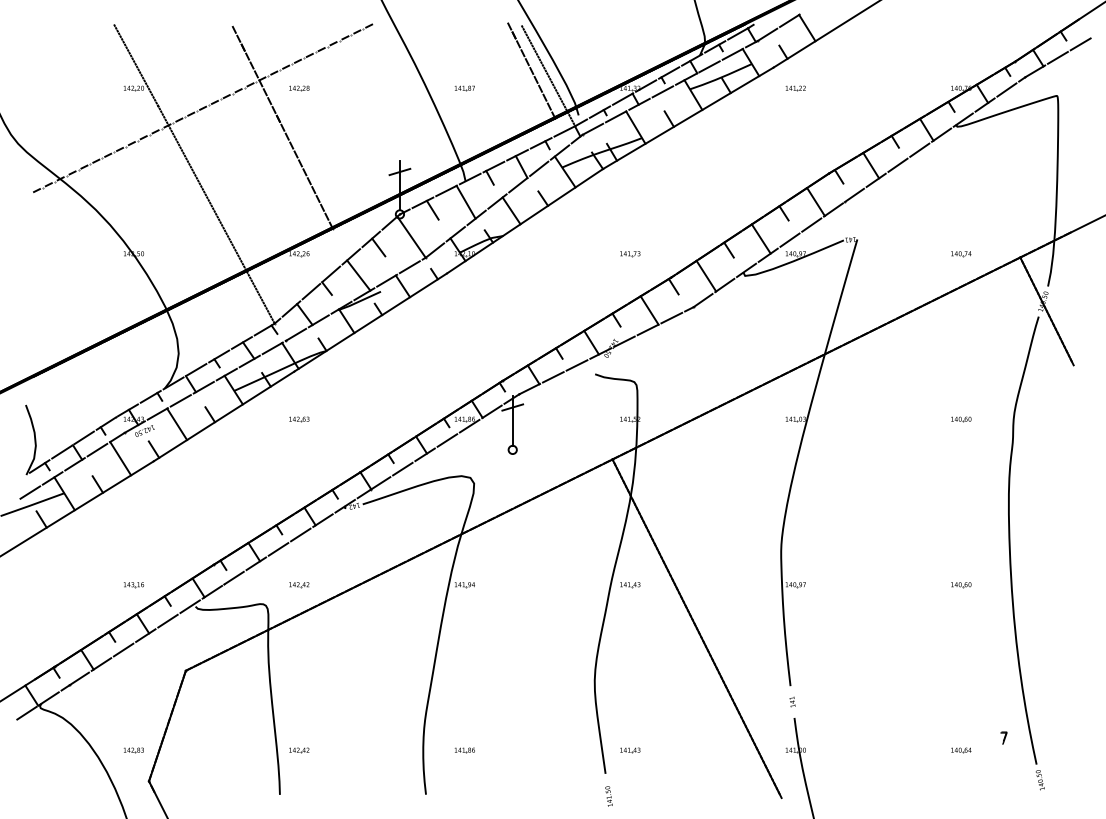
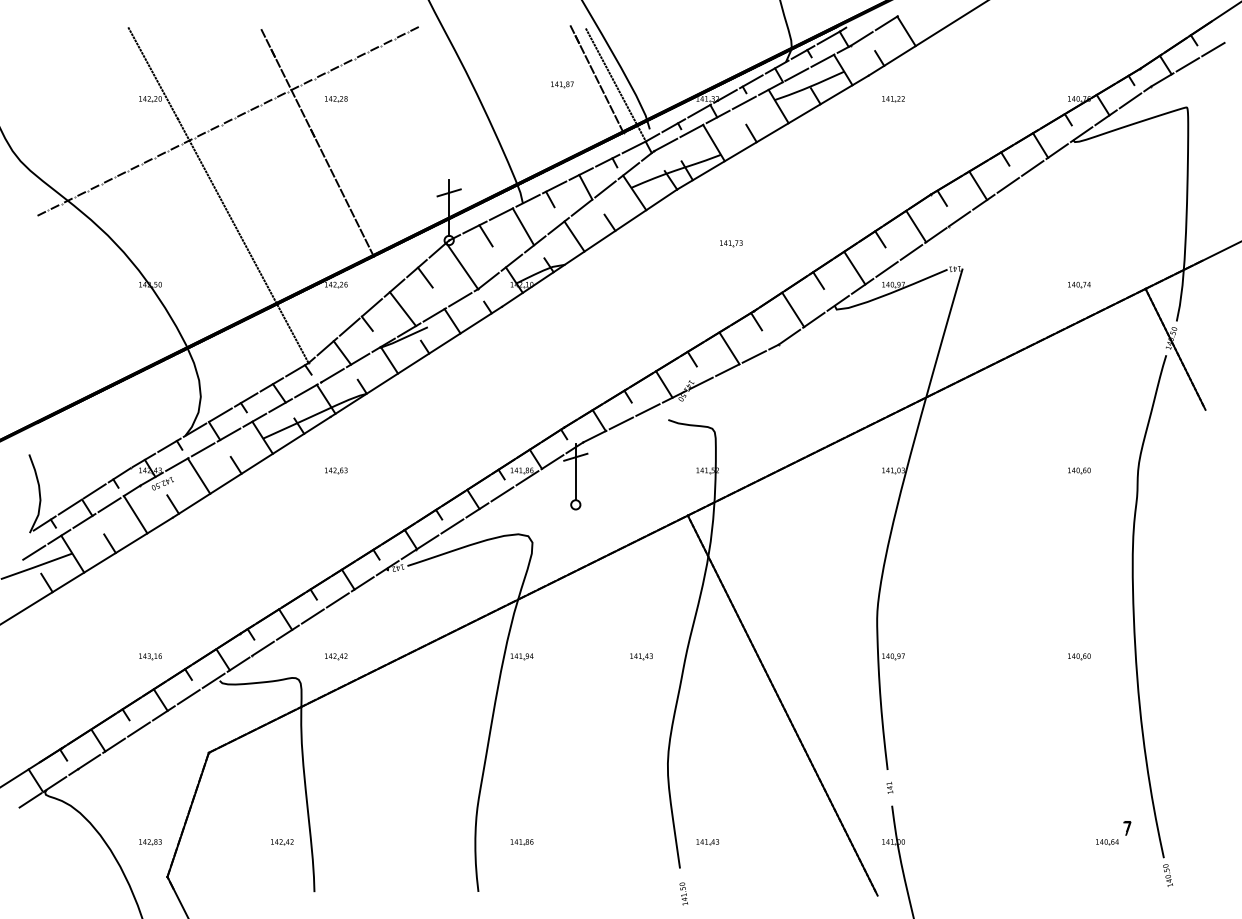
part: (464, 88) -> (562, 84), moved
part: (630, 254) -> (731, 243), moved
part: (630, 585) -> (641, 657), moved
part: (299, 750) -> (282, 842), moved
part: (961, 750) -> (1107, 842), moved

